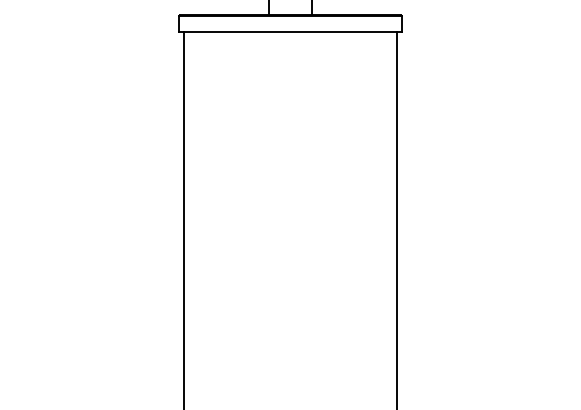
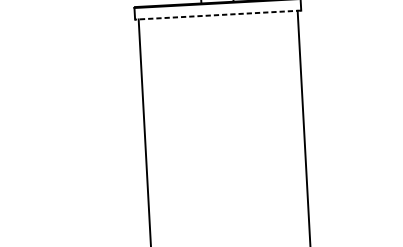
line: (290, 31) -> (218, 14), solid -> dashed

